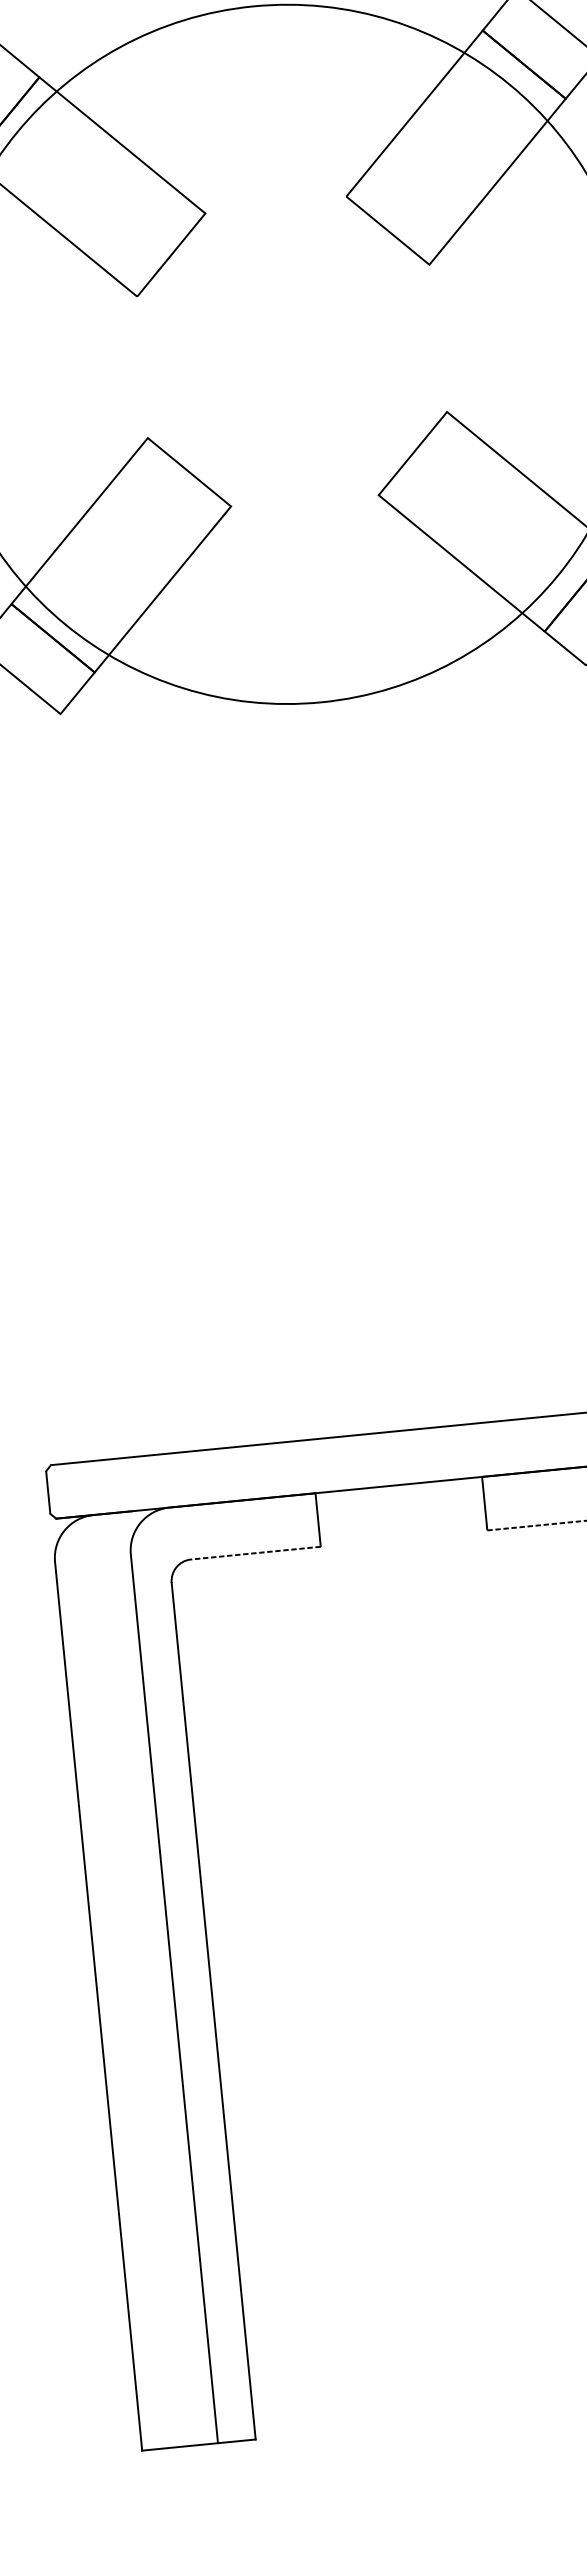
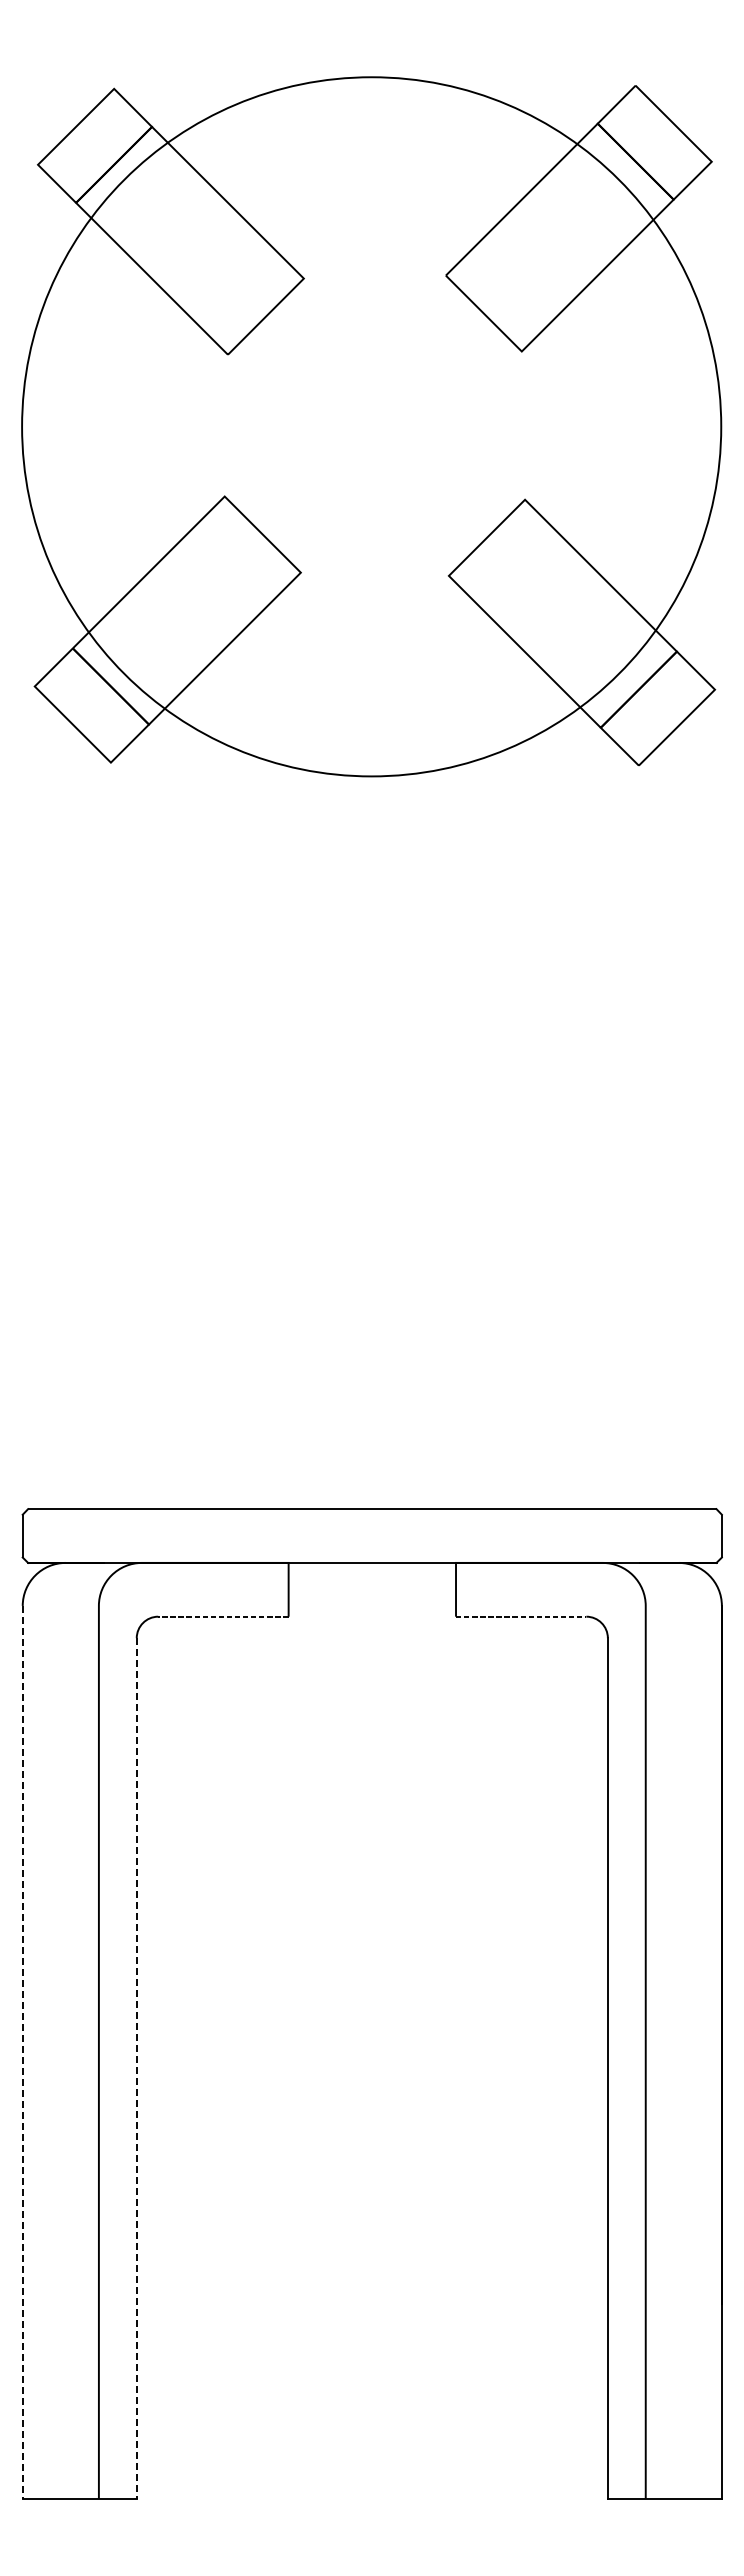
line: (98, 2006) -> (22, 2052), solid -> dashed
line: (213, 2011) -> (136, 2068), solid -> dashed

